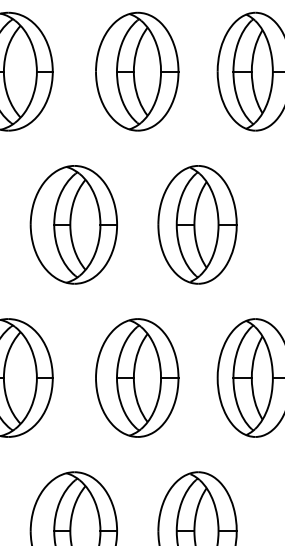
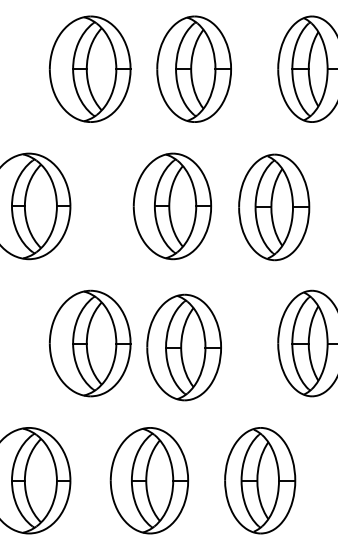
part: (136, 70) -> (193, 68), moved
part: (72, 224) -> (171, 206), moved
part: (197, 224) -> (274, 207), moved
part: (136, 377) -> (183, 347), moved

